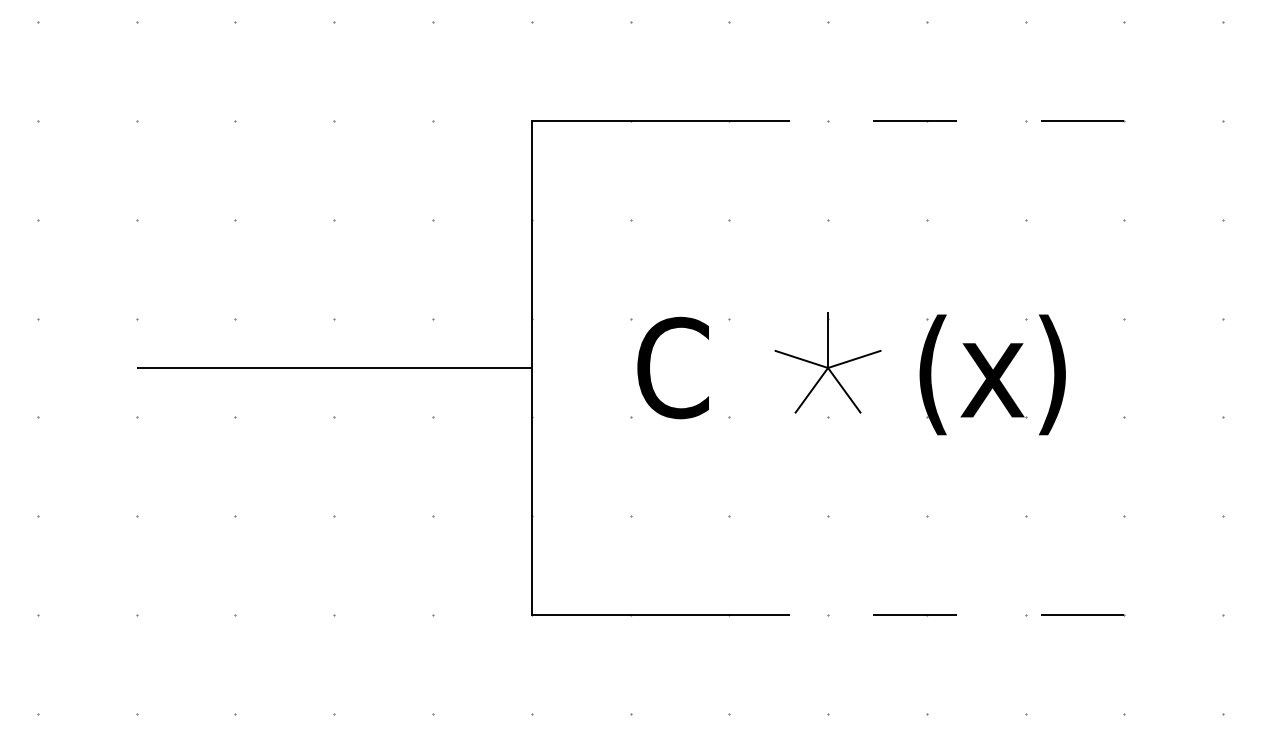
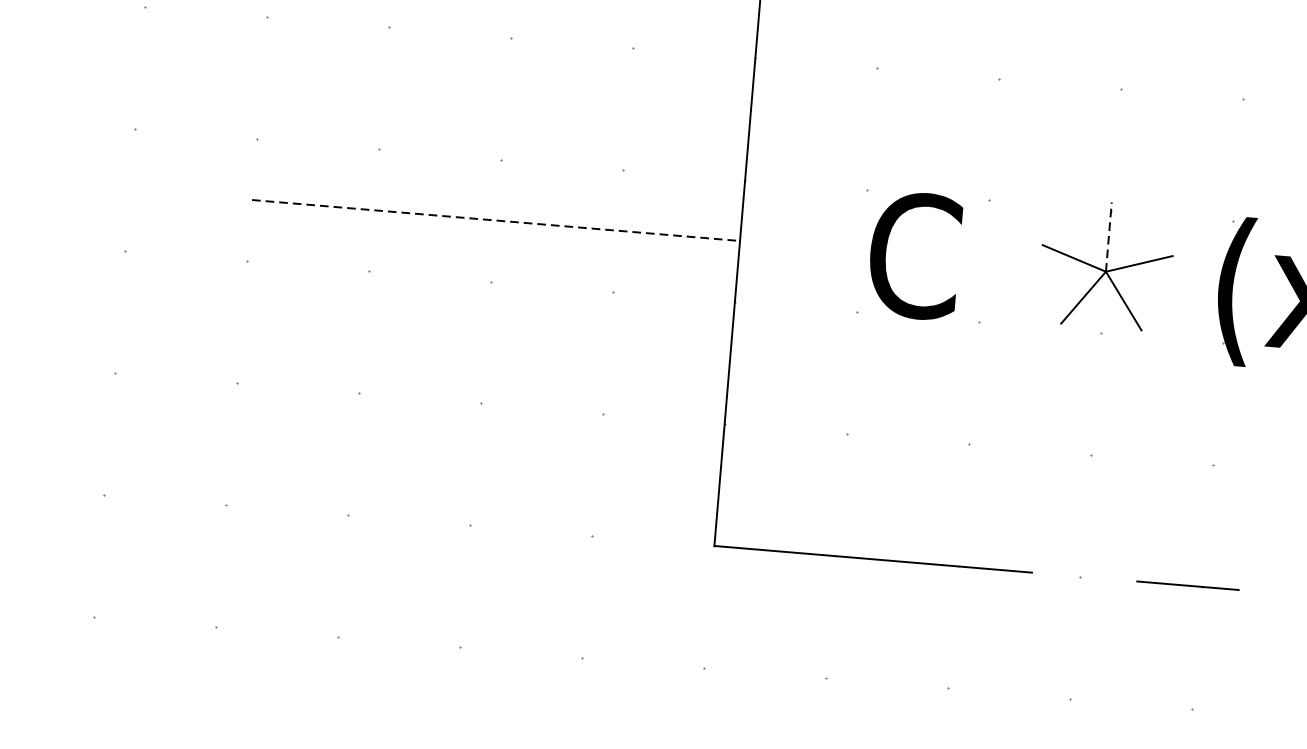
line: (828, 339) -> (1109, 236), solid -> dashed
line: (334, 367) -> (496, 219), solid -> dashed

